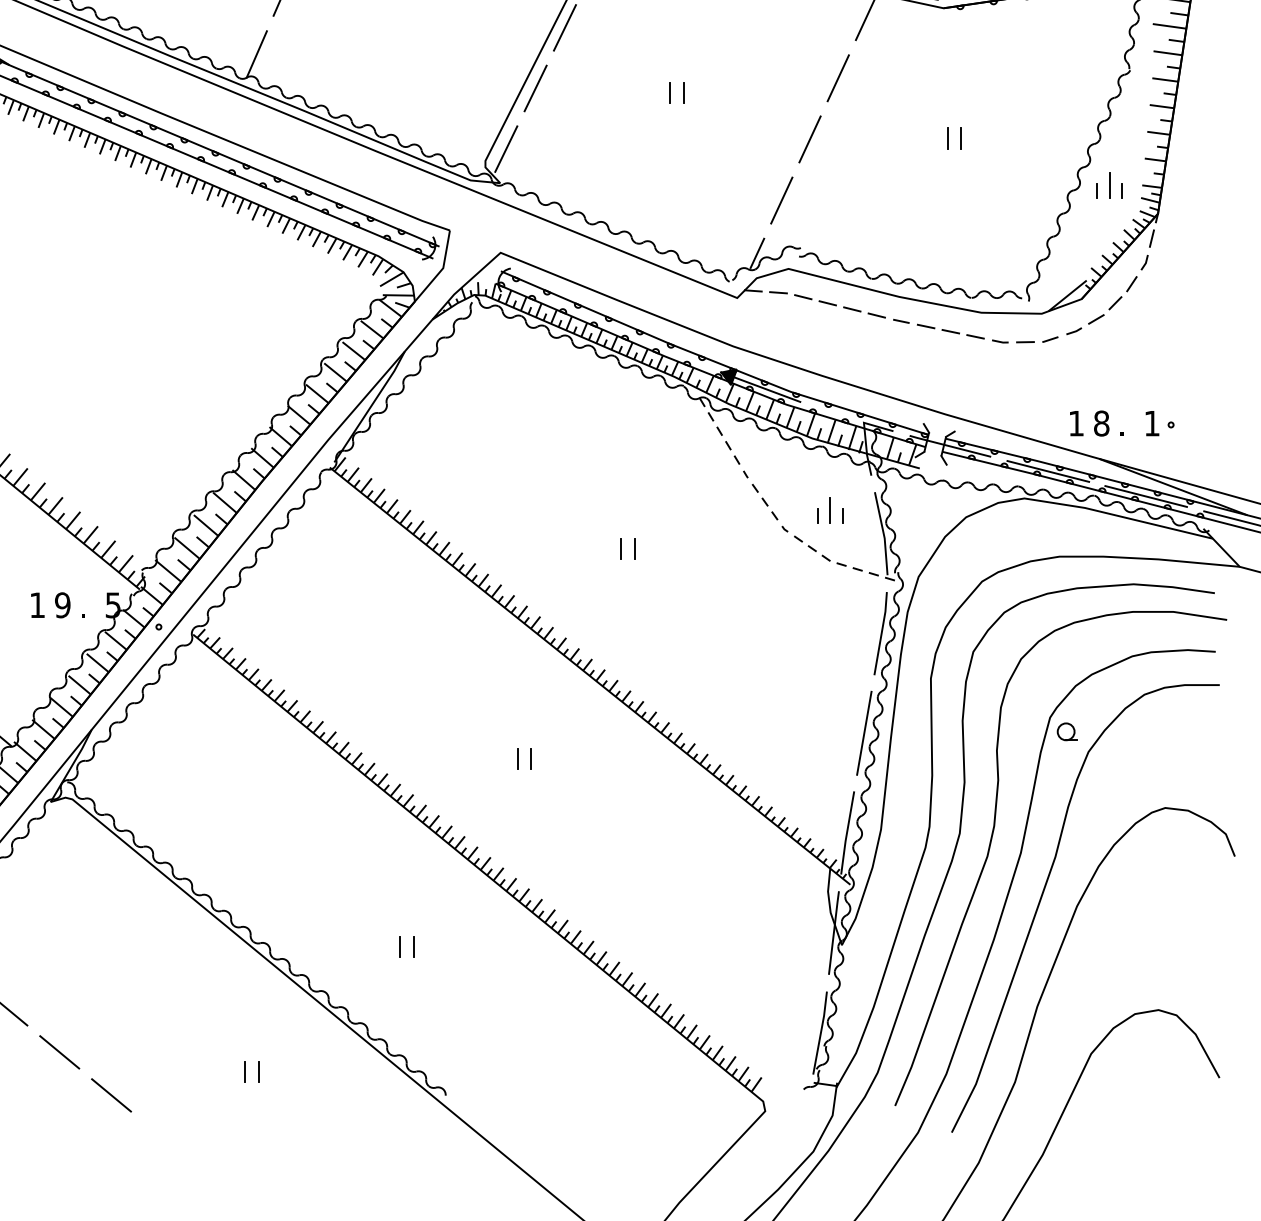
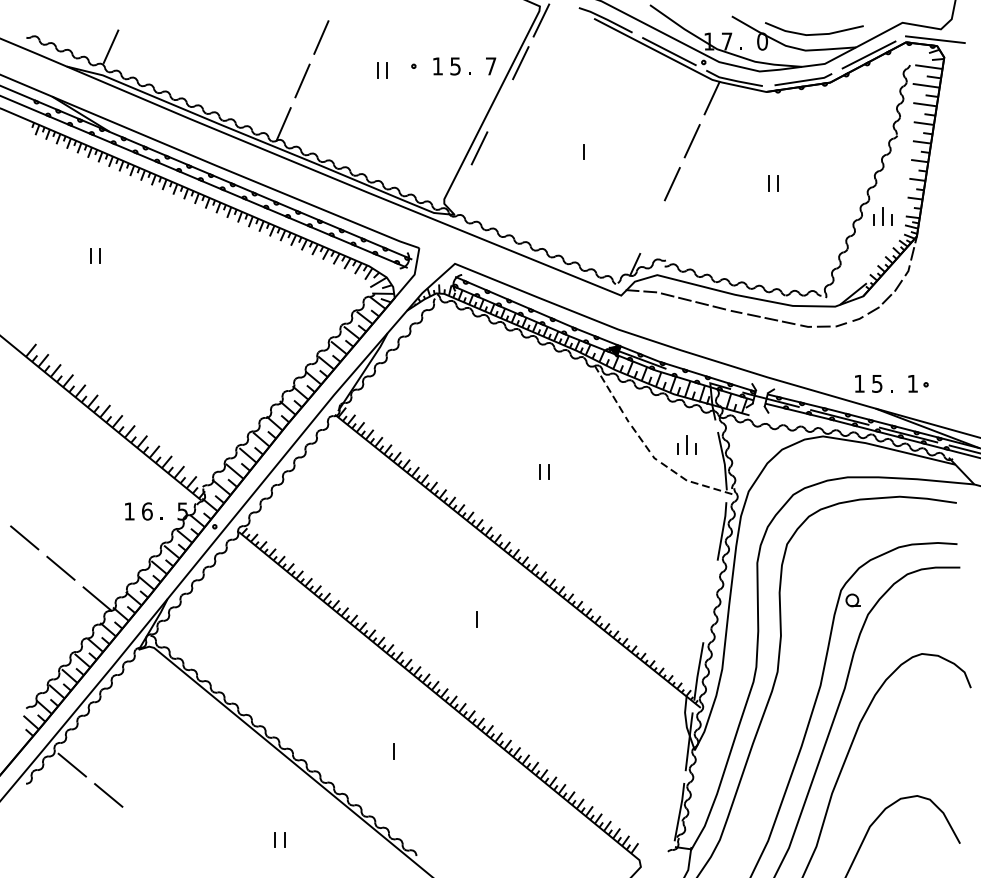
line: (563, 27) -> (499, 105), removed
line: (669, 92) -> (573, 151), removed
line: (505, 148) -> (458, 190), removed
line: (781, 201) -> (652, 227), removed
text: (1101, 423) -> (877, 383), 8 -> 5
text: (61, 605) -> (146, 511), 9 -> 6
line: (864, 733) -> (710, 601), removed
line: (517, 758) -> (466, 619), removed
curve: (992, 842) -> (800, 678), removed
line: (398, 946) -> (383, 751), removed
line: (58, 1052) -> (144, 825), removed
line: (111, 1094) -> (181, 855), removed

